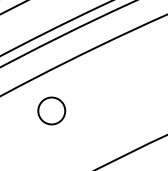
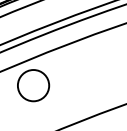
circle: (51, 110) -> (33, 85), size x1.67

